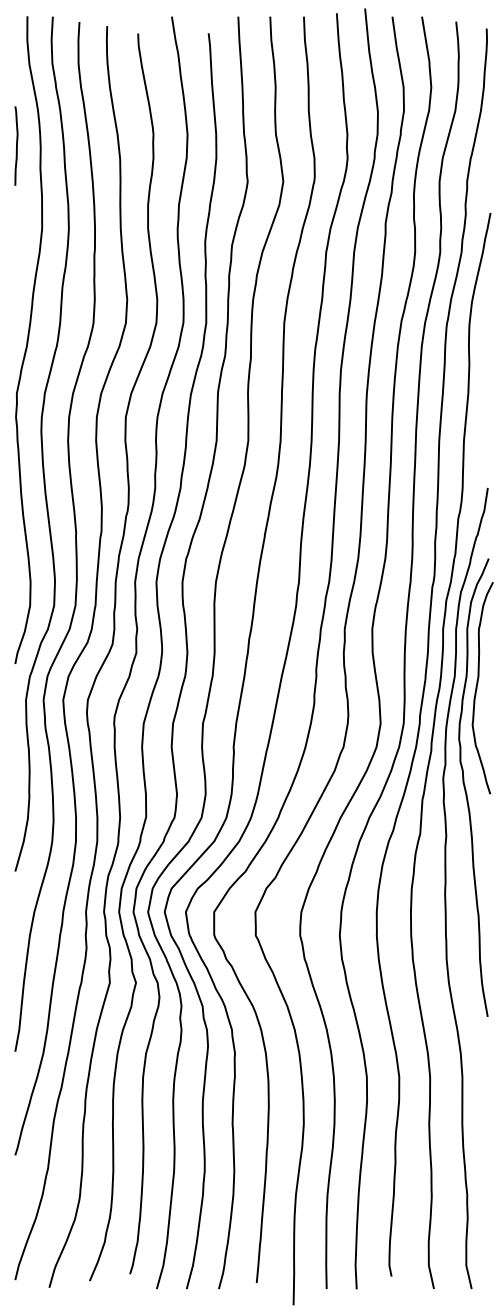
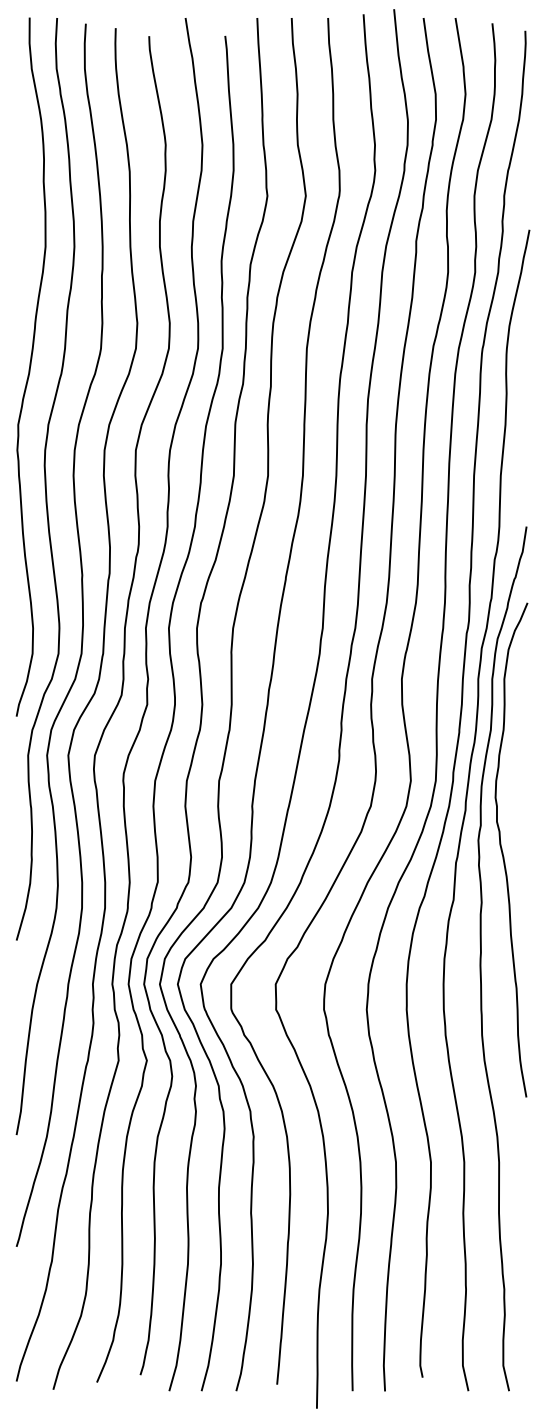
curve: (16, 145) -> (17, 157), removed
curve: (477, 688) -> (515, 743), removed

